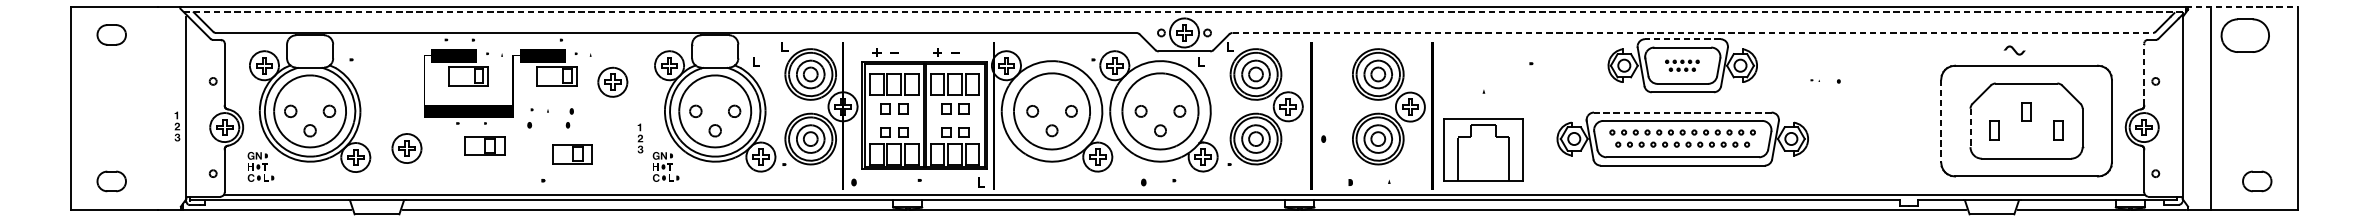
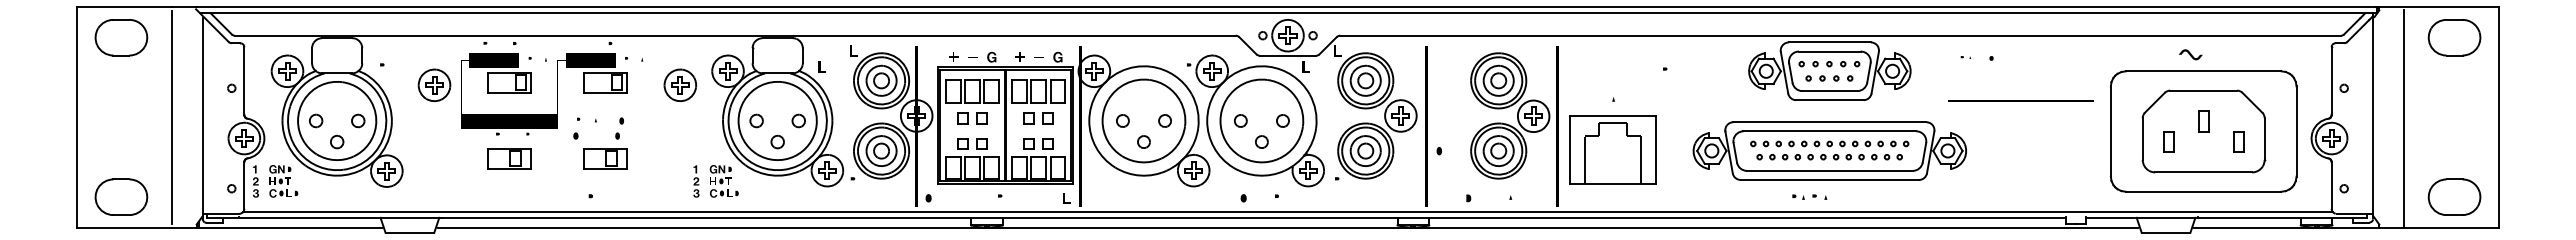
line: (2242, 7) -> (2438, 7), dashed -> solid
line: (1184, 12) -> (1288, 13), dashed -> solid
line: (1693, 32) -> (1841, 35), dashed -> solid
part: (111, 34) -> (121, 37), size x1.67
part: (2245, 35) -> (2454, 37), moved
line: (1682, 39) -> (1829, 42), dashed -> solid
fill: (911, 52) -> (991, 56), added
fill: (972, 52) -> (1057, 56), added
part: (1682, 65) -> (1829, 71), size x1.67
line: (2144, 75) -> (2331, 81), dashed -> solid
part: (612, 81) -> (680, 84), moved
part: (1825, 81) -> (1976, 58), moved
fill: (1858, 92) -> (2020, 100), added
line: (157, 108) -> (171, 117), added
line: (1682, 112) -> (1829, 122), dashed -> solid
line: (1940, 121) -> (2110, 132), dashed -> solid
part: (177, 126) -> (255, 181), moved
line: (1970, 127) -> (2142, 138), dashed -> solid
part: (640, 138) -> (696, 181), moved
part: (485, 145) -> (509, 158), moved
part: (406, 148) -> (434, 85), moved
part: (1482, 149) -> (1612, 149), moved
part: (572, 154) -> (605, 158), moved
part: (111, 180) -> (121, 196), size x1.67
part: (1664, 180) -> (1809, 196), added
part: (2257, 180) -> (2454, 196), size x1.67

